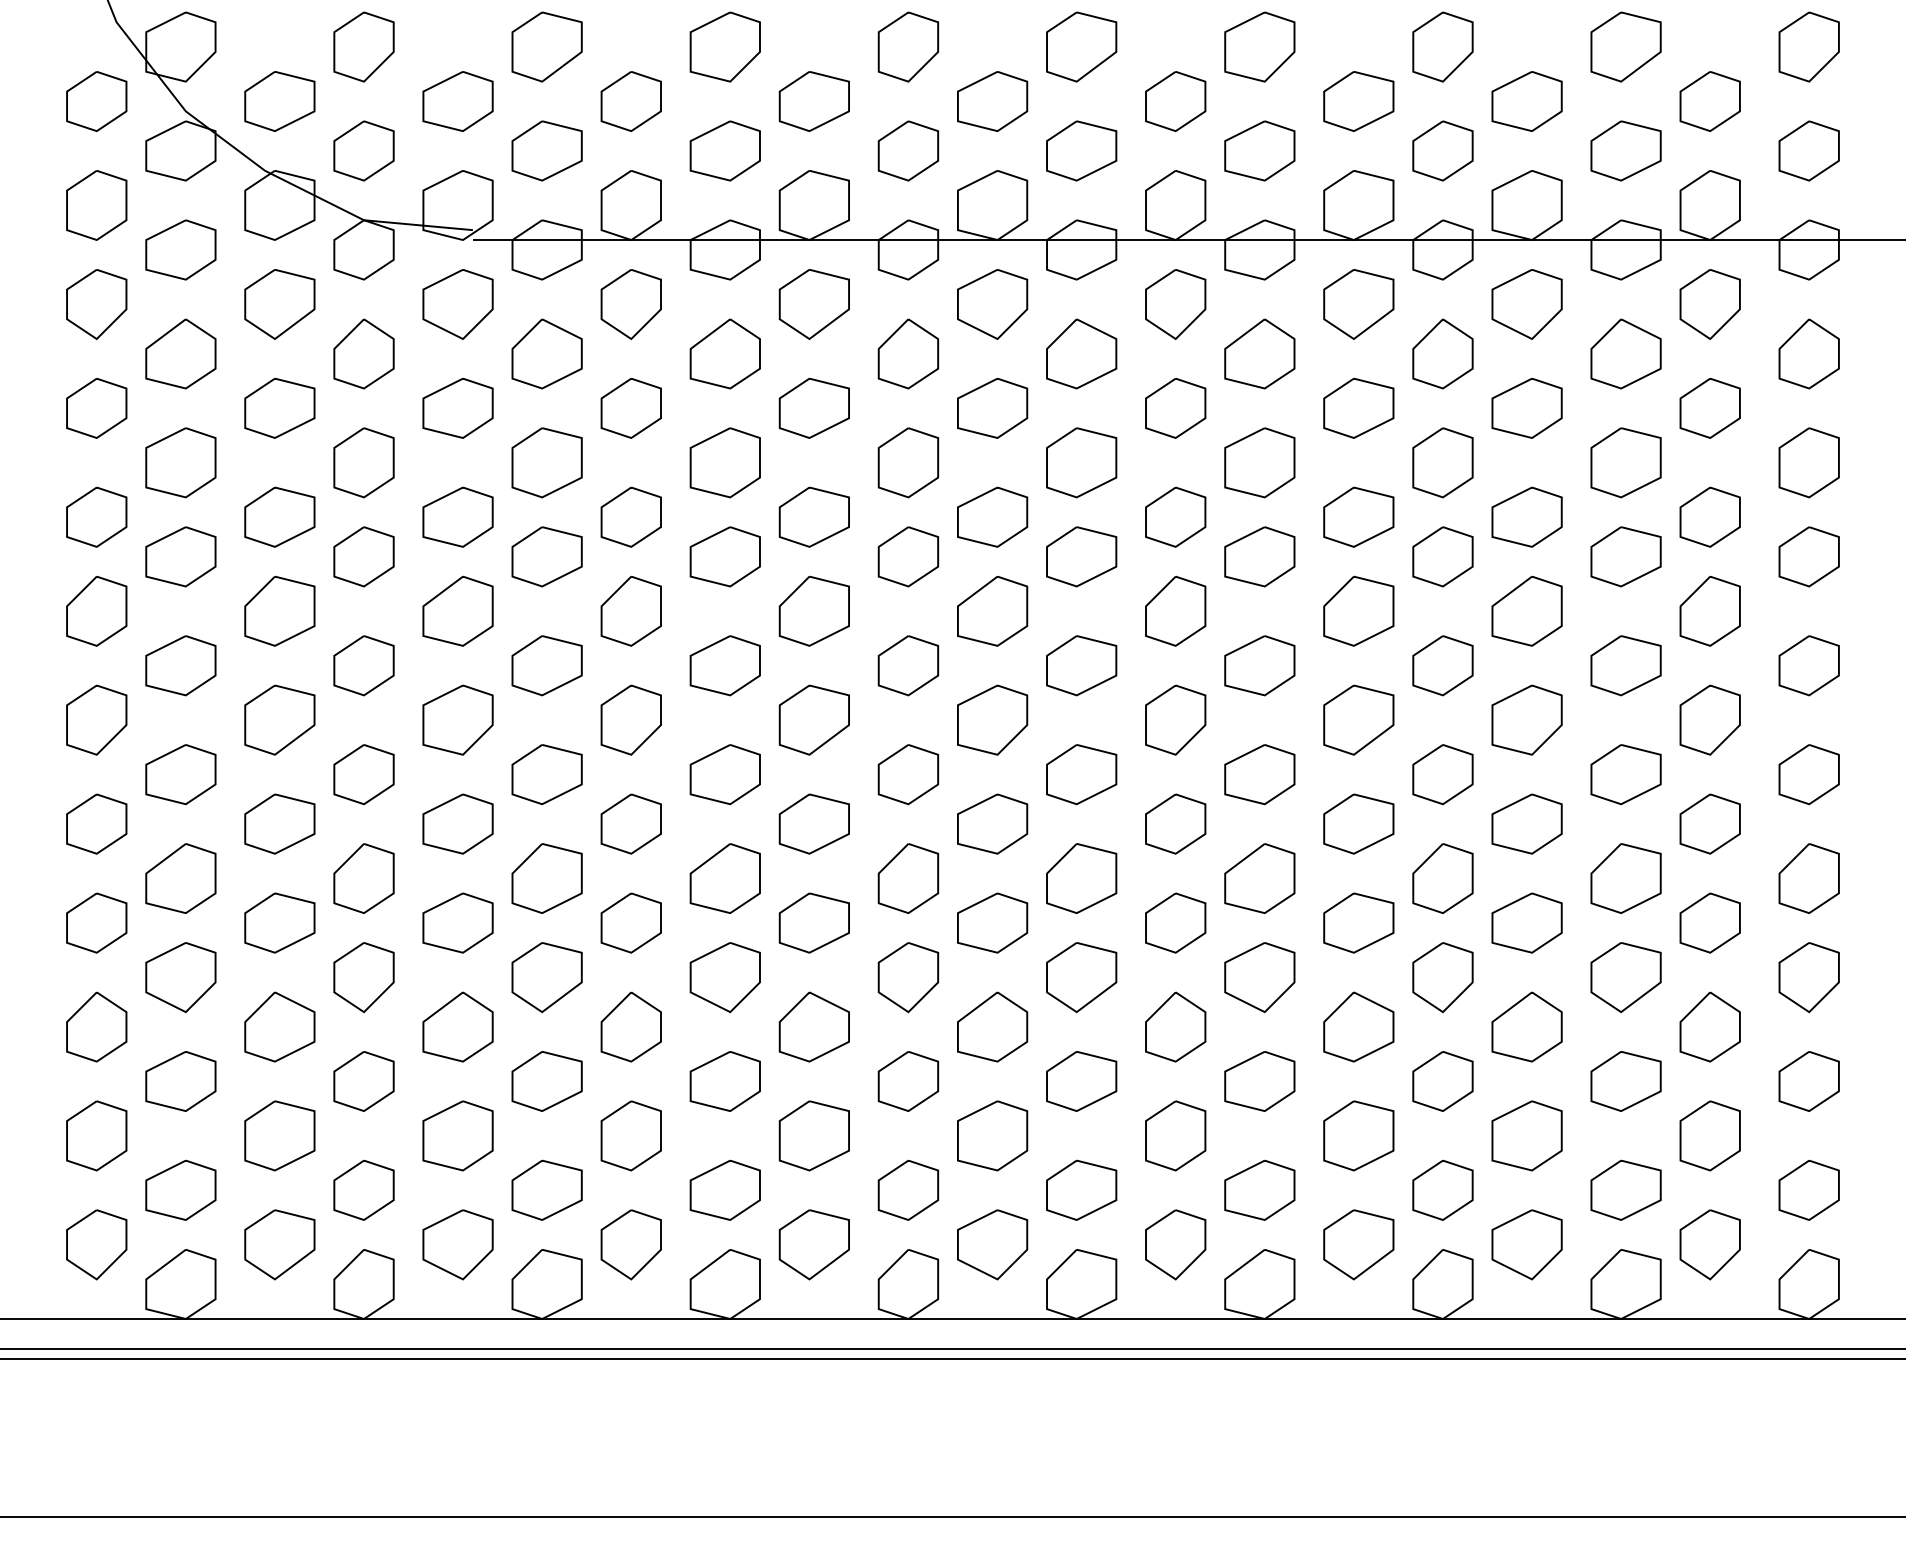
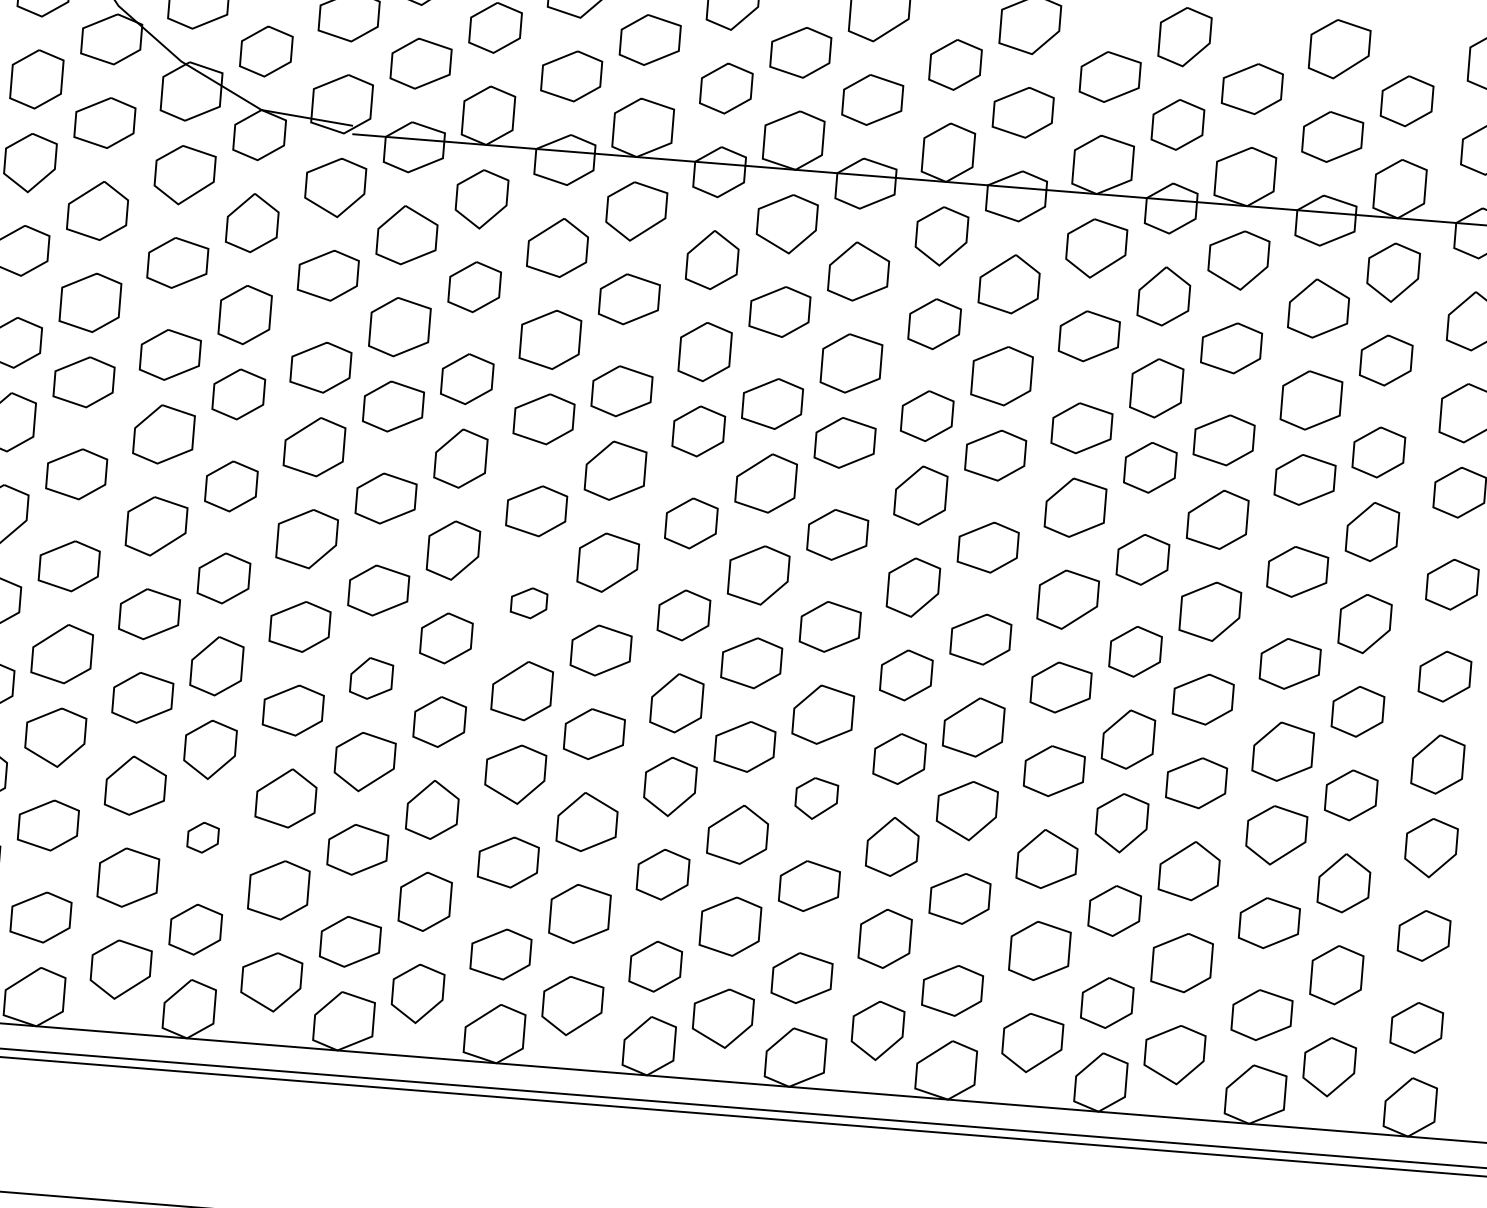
part: (724, 774) -> (528, 602), size x0.6
part: (546, 878) -> (371, 678), size x0.7
part: (1081, 977) -> (816, 798), size x0.7
part: (363, 1081) -> (202, 837), size x0.6

